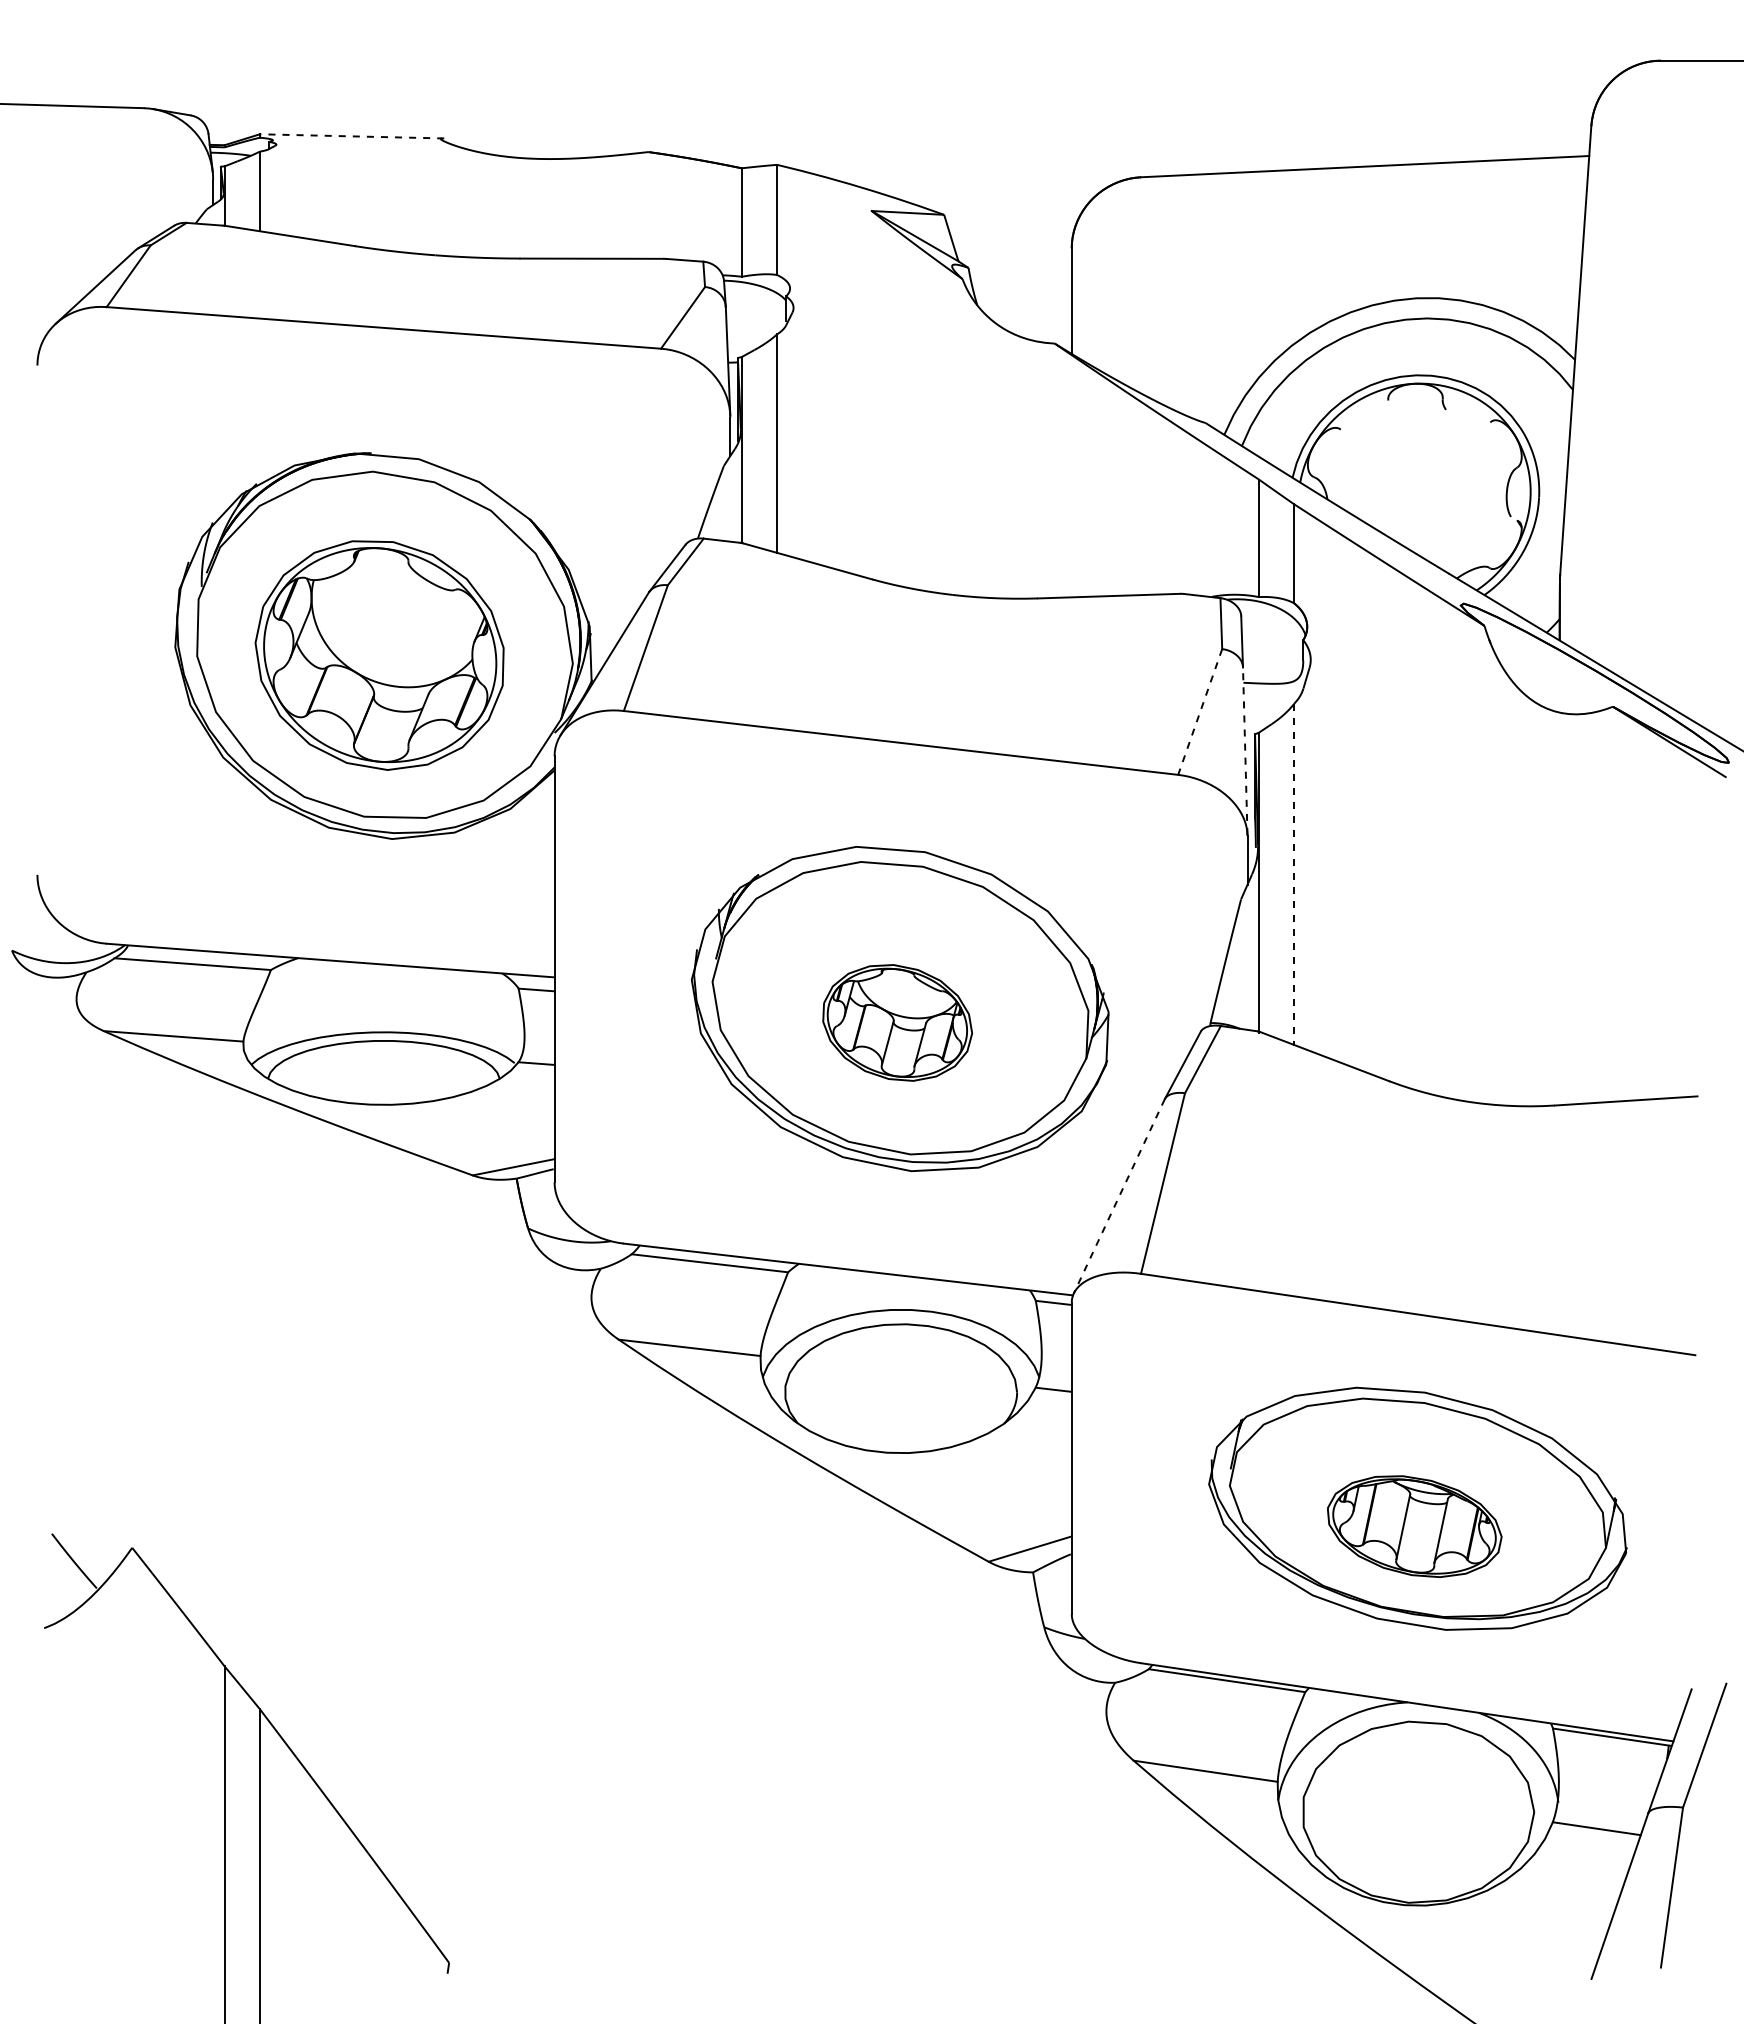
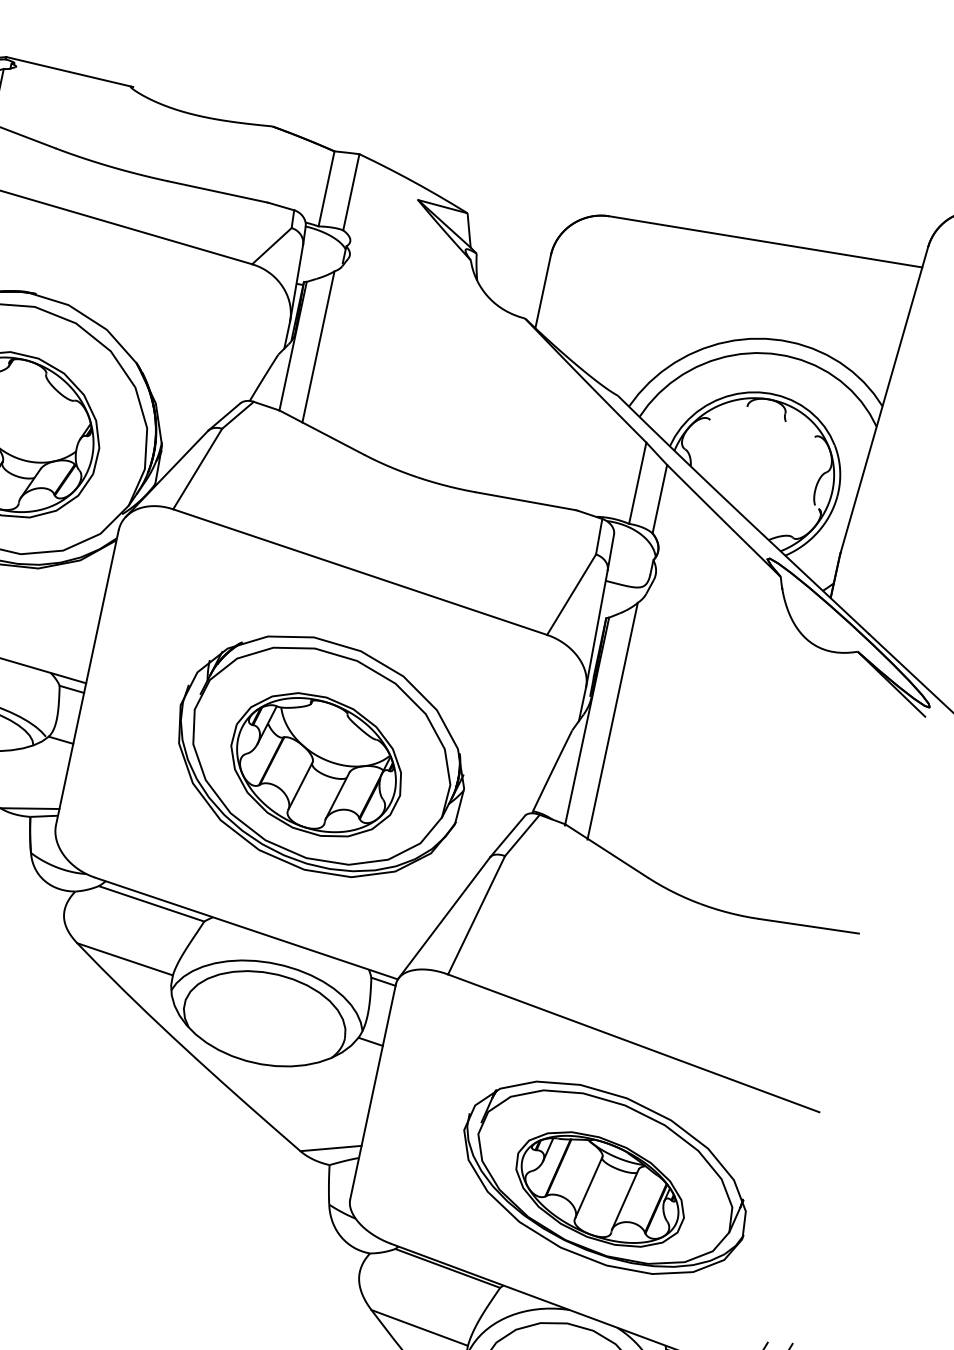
line: (351, 136) -> (69, 72), dashed -> solid
line: (1200, 711) -> (571, 594), dashed -> solid
line: (1245, 751) -> (597, 628), dashed -> solid
line: (1294, 875) -> (612, 721), dashed -> solid
part: (897, 1022) -> (316, 764), size x1.67
line: (1119, 1196) -> (444, 917), dashed -> solid
part: (1414, 1526) -> (600, 1189), size x1.43

